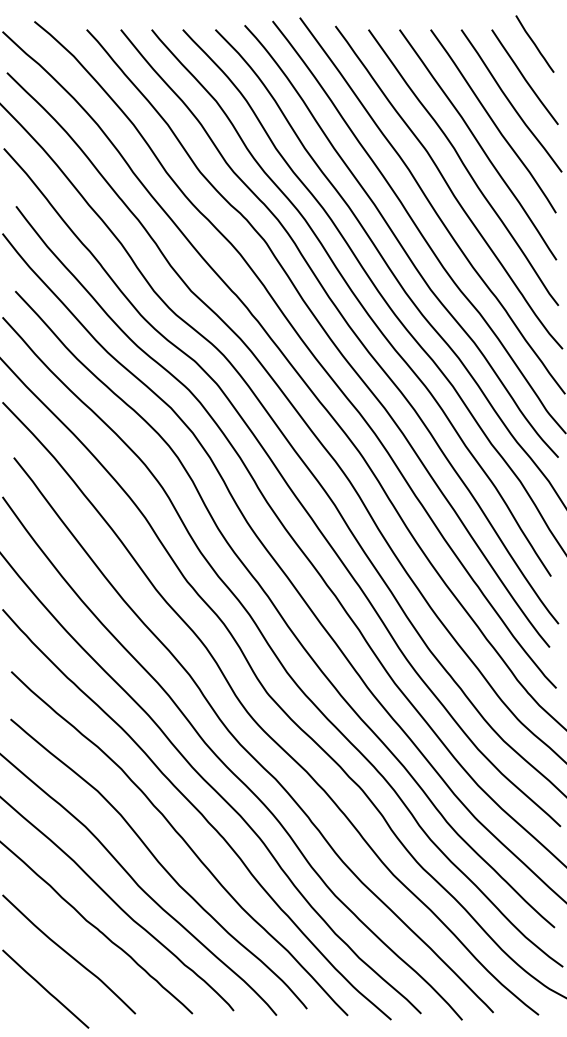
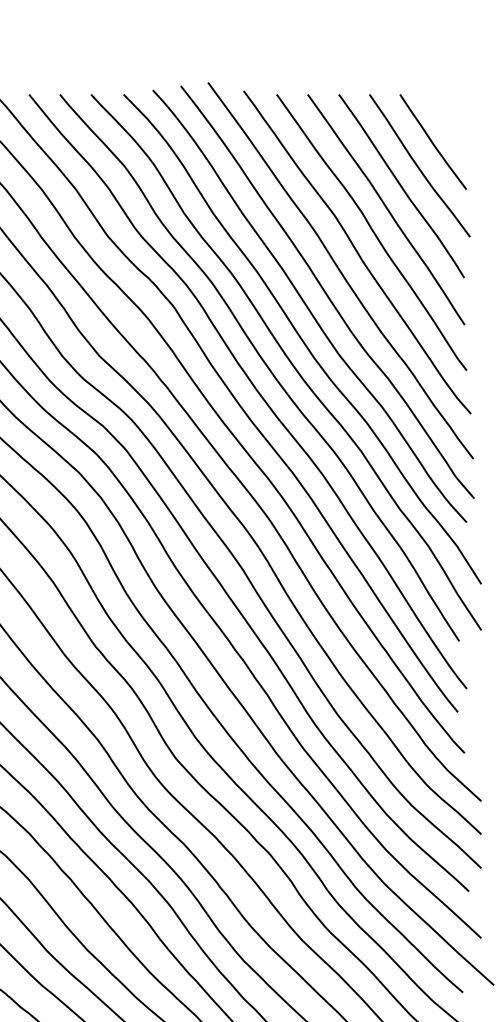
line: (534, 43) -> (442, 108), removed

